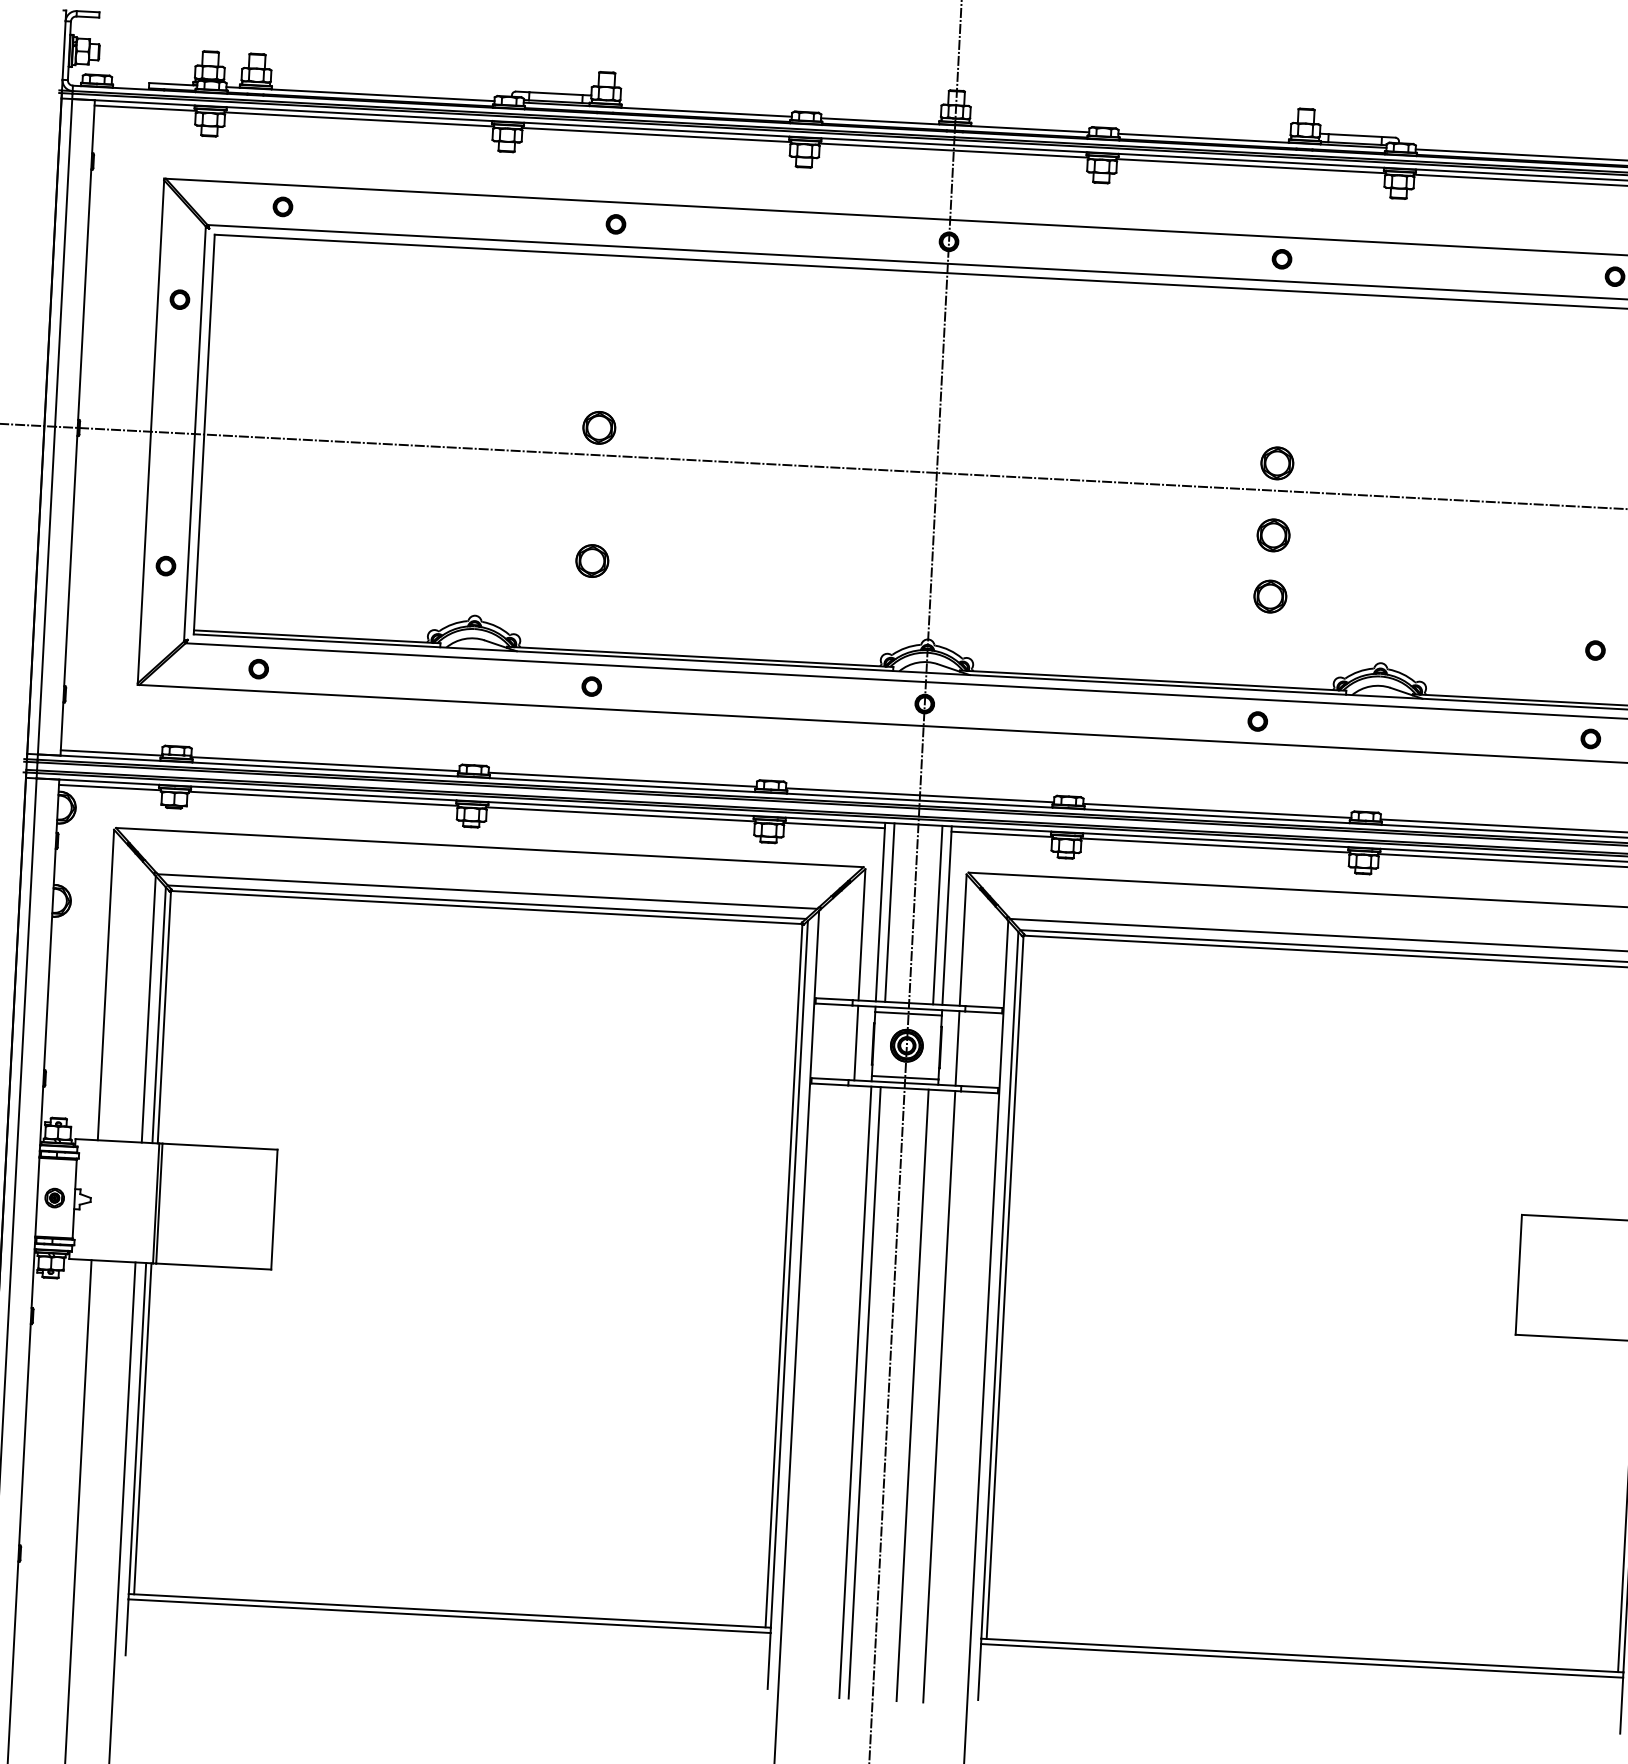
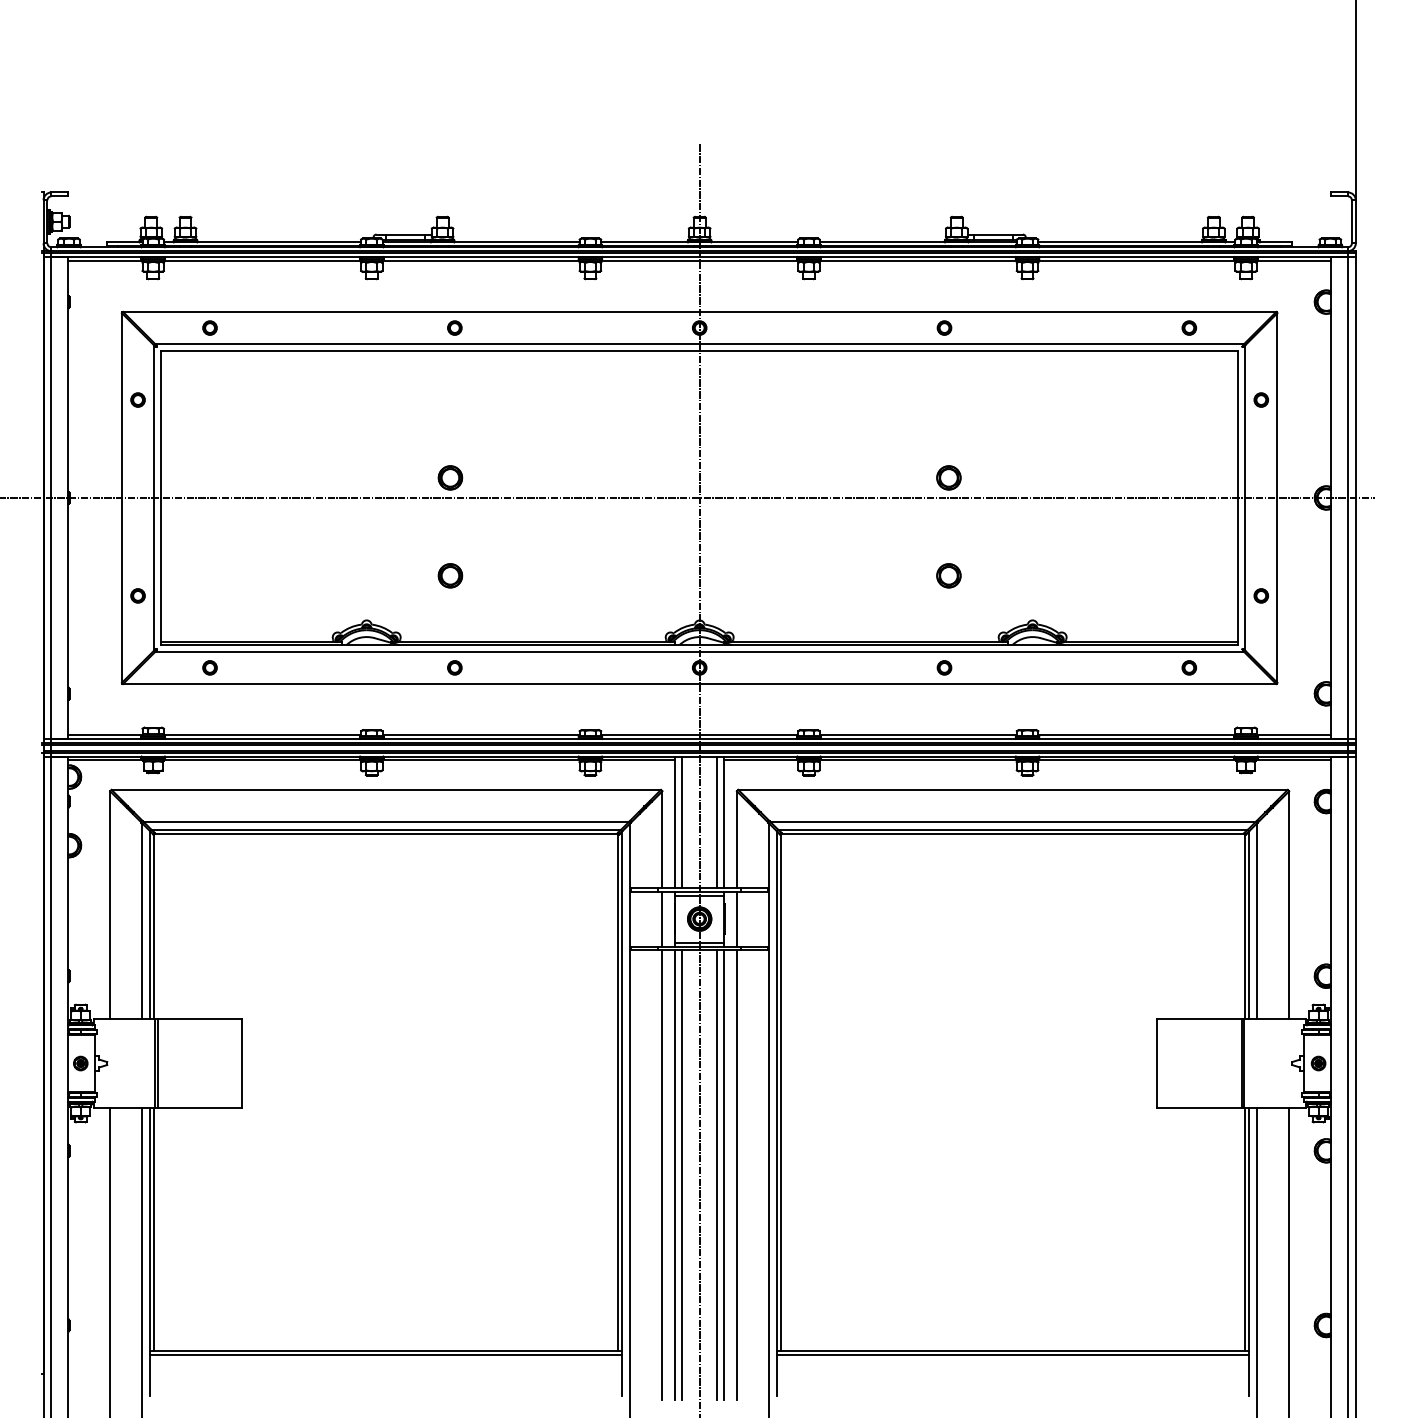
part: (1273, 534) -> (948, 530), removed
part: (1595, 650) -> (1189, 602), removed
line: (838, 1390) -> (662, 1174), added
line: (922, 1394) -> (724, 1174), added

